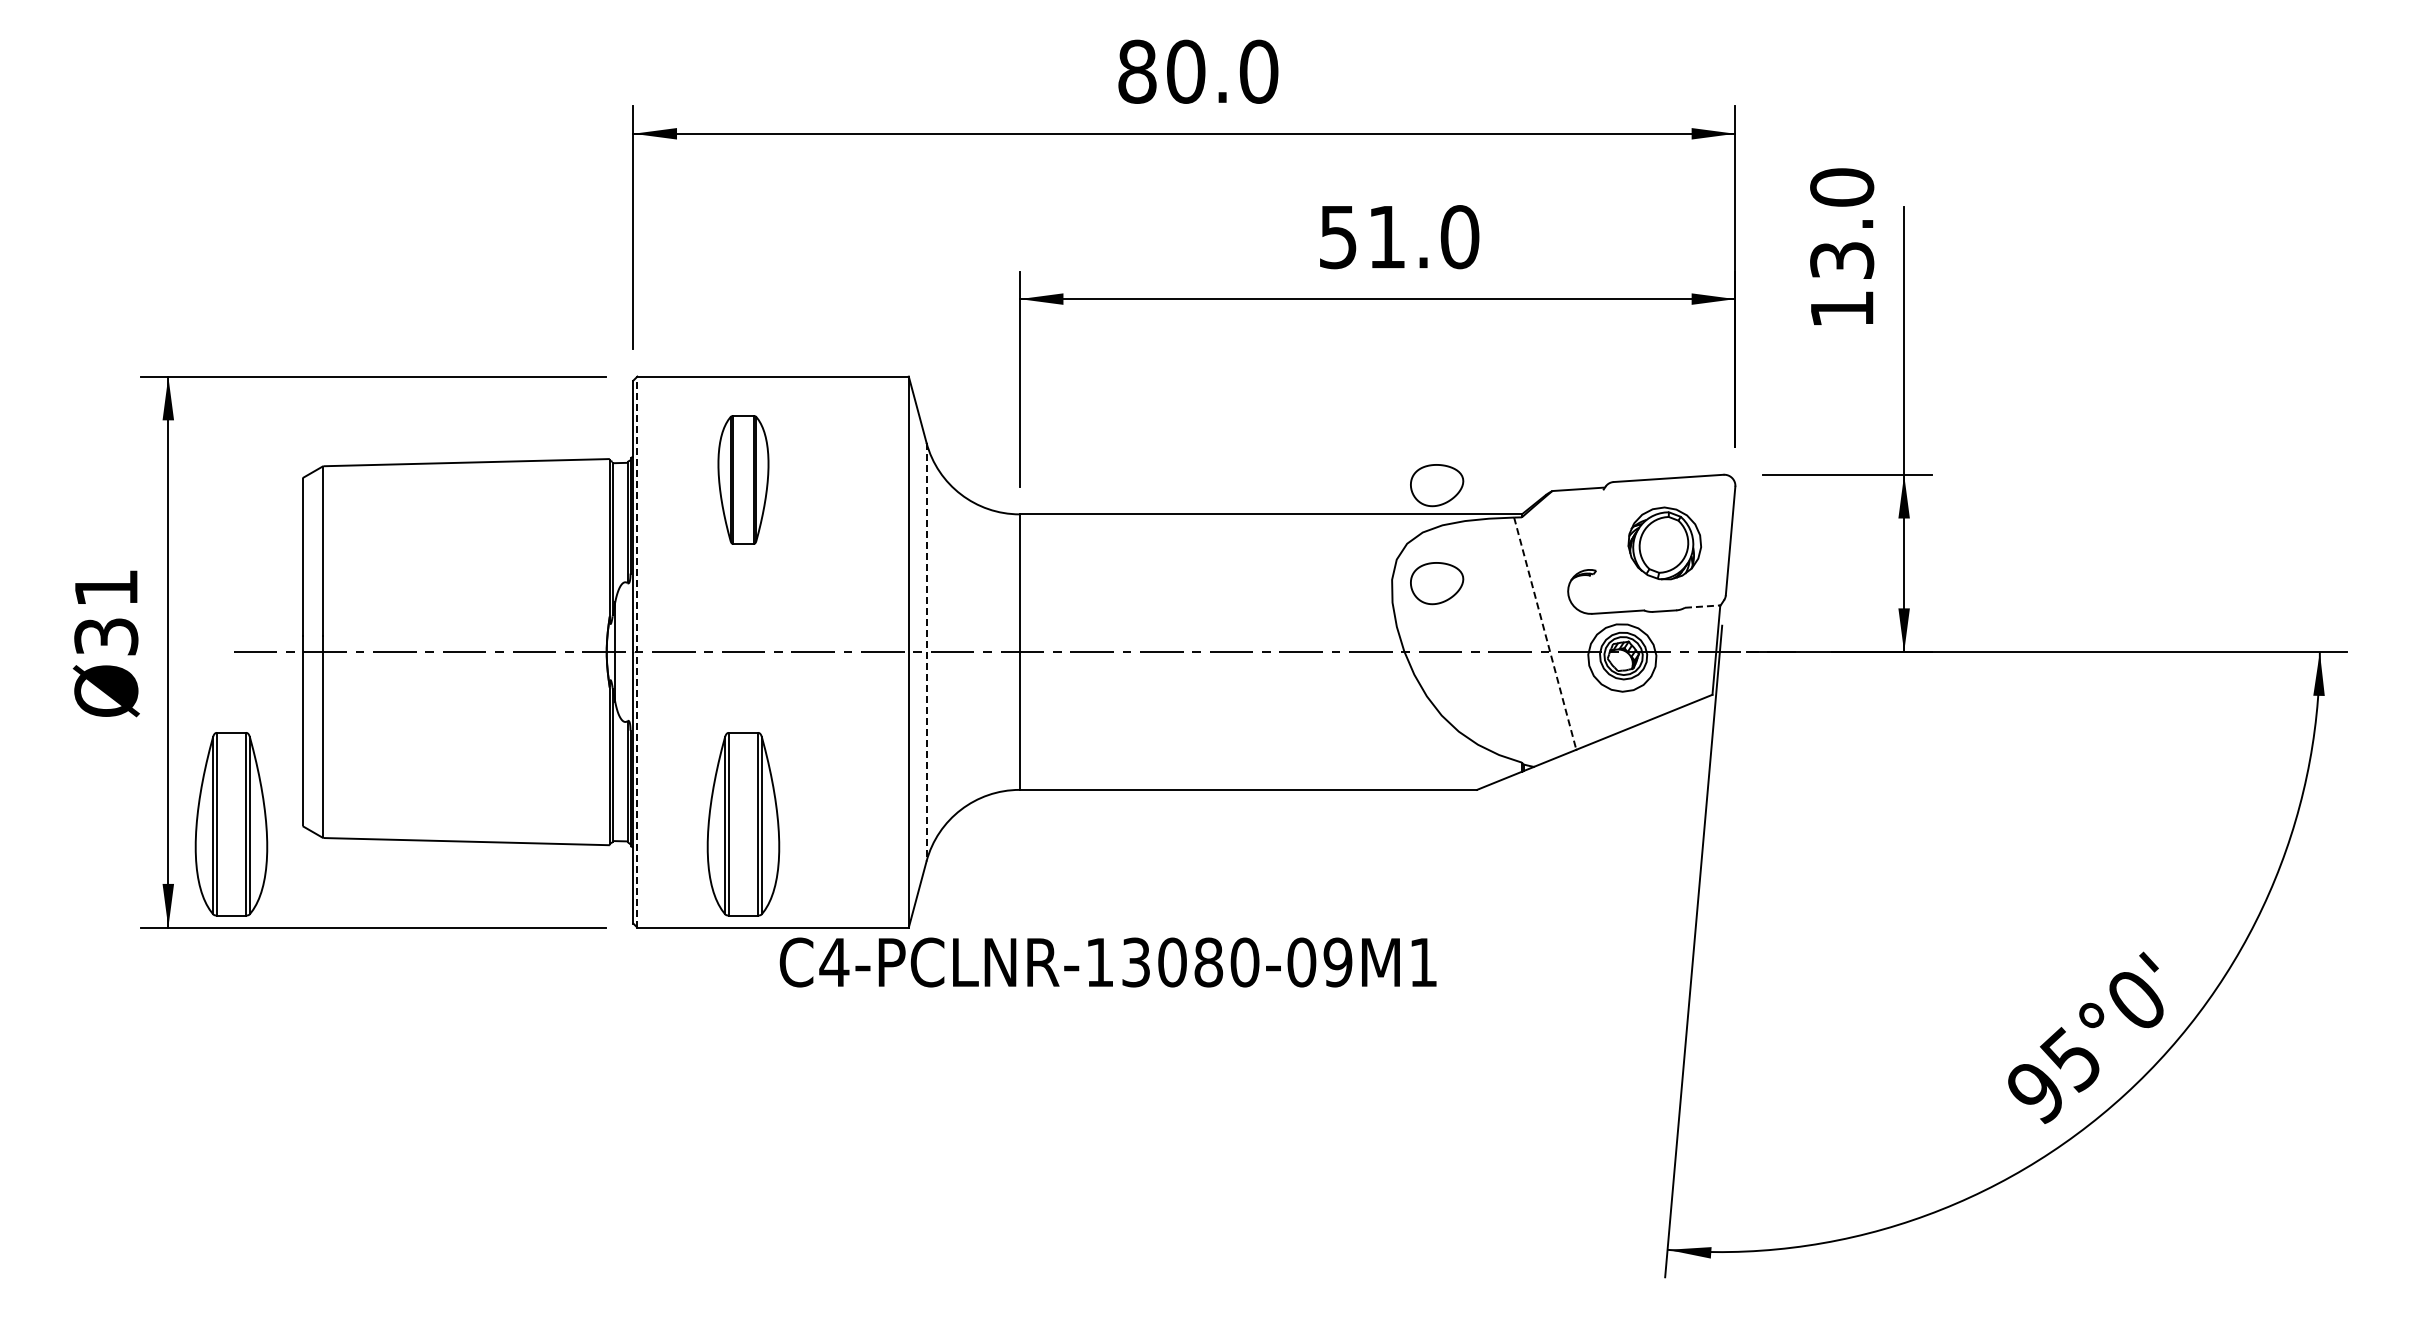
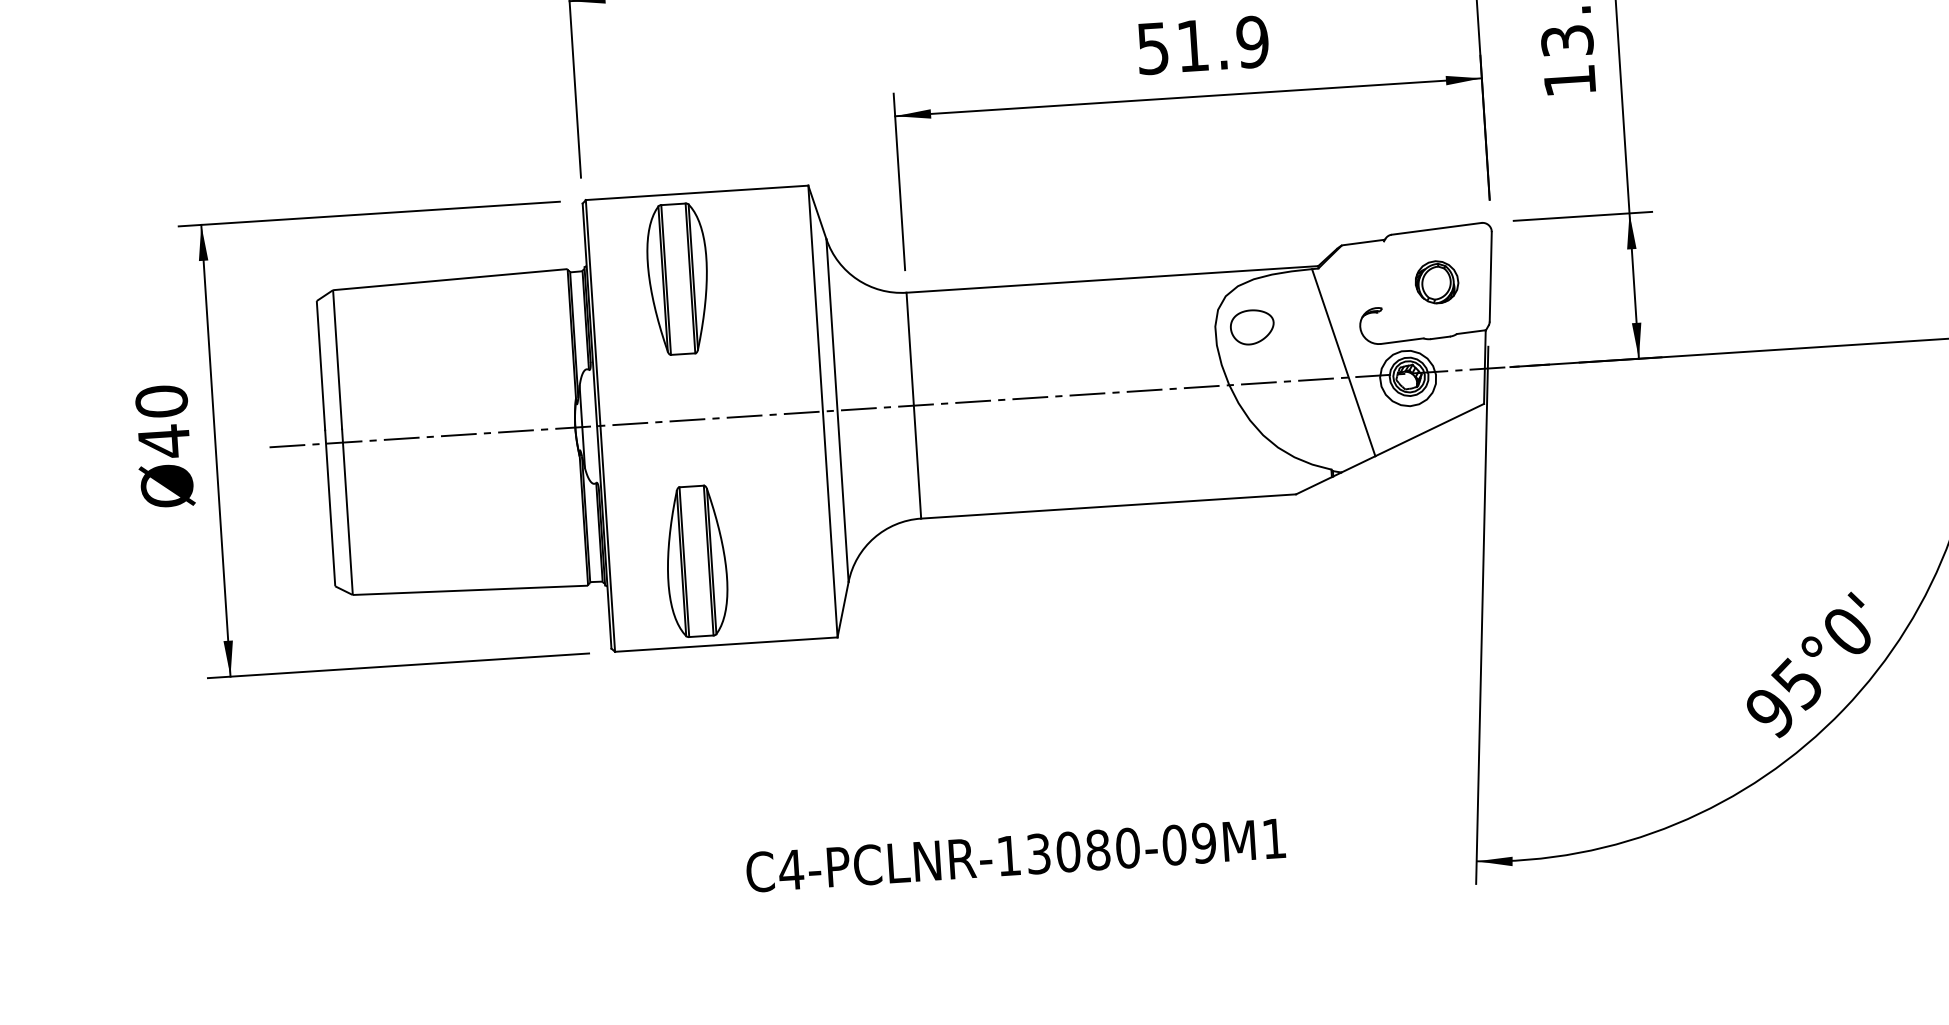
text: (1459, 237) -> (1252, 42), 51.0 -> 51.9
part: (743, 479) -> (678, 278), size x1.43
part: (1437, 485) -> (1247, 246), removed
part: (1664, 542) -> (1436, 281), size x0.71
line: (1702, 606) -> (1471, 332), dashed -> solid
text: (106, 612) -> (163, 421), Ø31 -> Ø40
line: (1545, 634) -> (1343, 363), dashed -> solid
line: (637, 652) -> (600, 426), dashed -> solid
line: (926, 652) -> (837, 410), dashed -> solid
part: (231, 824) -> (276, 588), removed
text: (1107, 962) -> (1015, 855), moved

